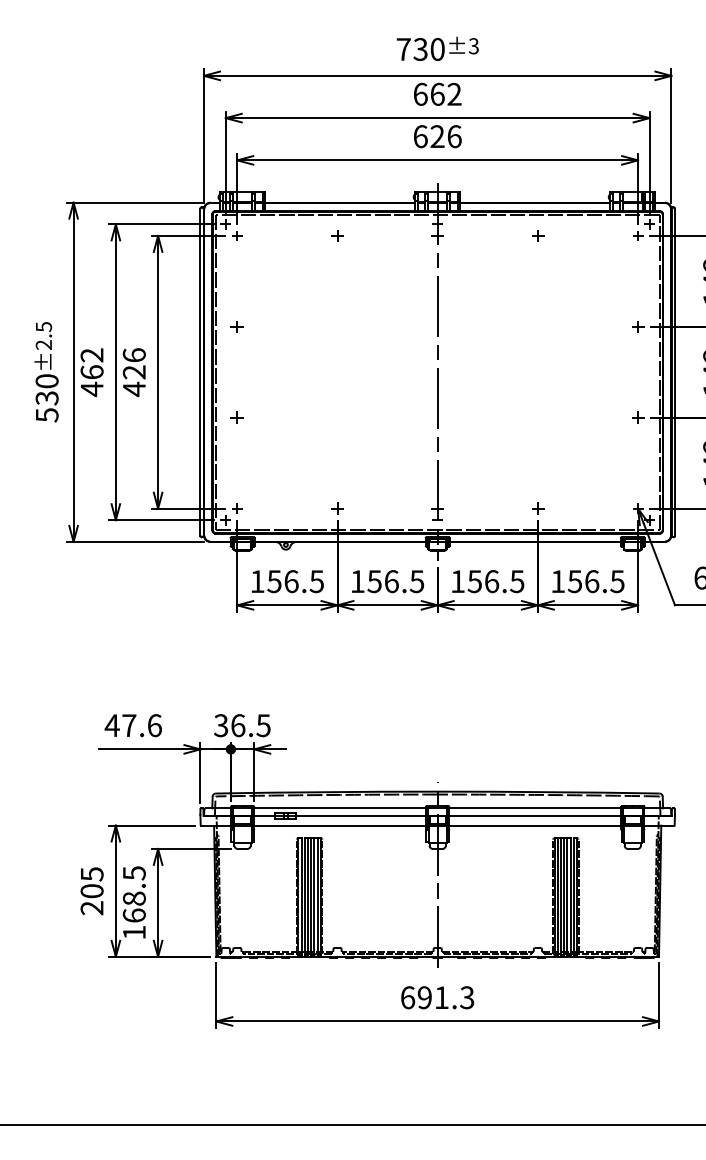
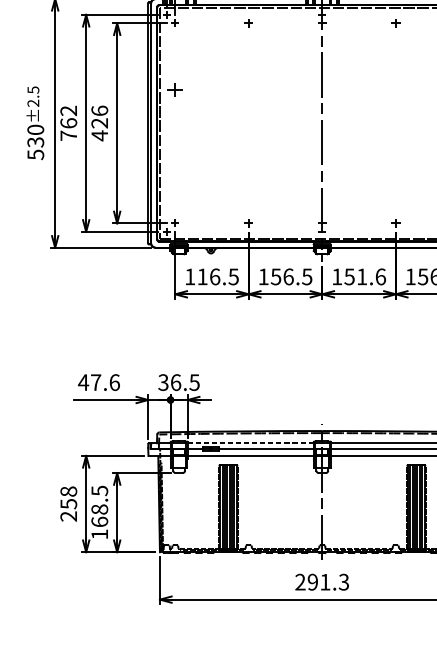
part: (236, 326) -> (174, 89), size x1.6
text: (92, 389) -> (69, 135), 462 -> 762
part: (236, 417) -> (174, 156), removed
text: (274, 581) -> (202, 276), 156.5 -> 116.5
text: (504, 581) -> (371, 276), 156.5 -> 151.6
line: (340, 808) -> (251, 443), solid -> dashed
text: (91, 882) -> (68, 497), 205 -> 258
text: (407, 997) -> (300, 582), 691.3 -> 291.3

